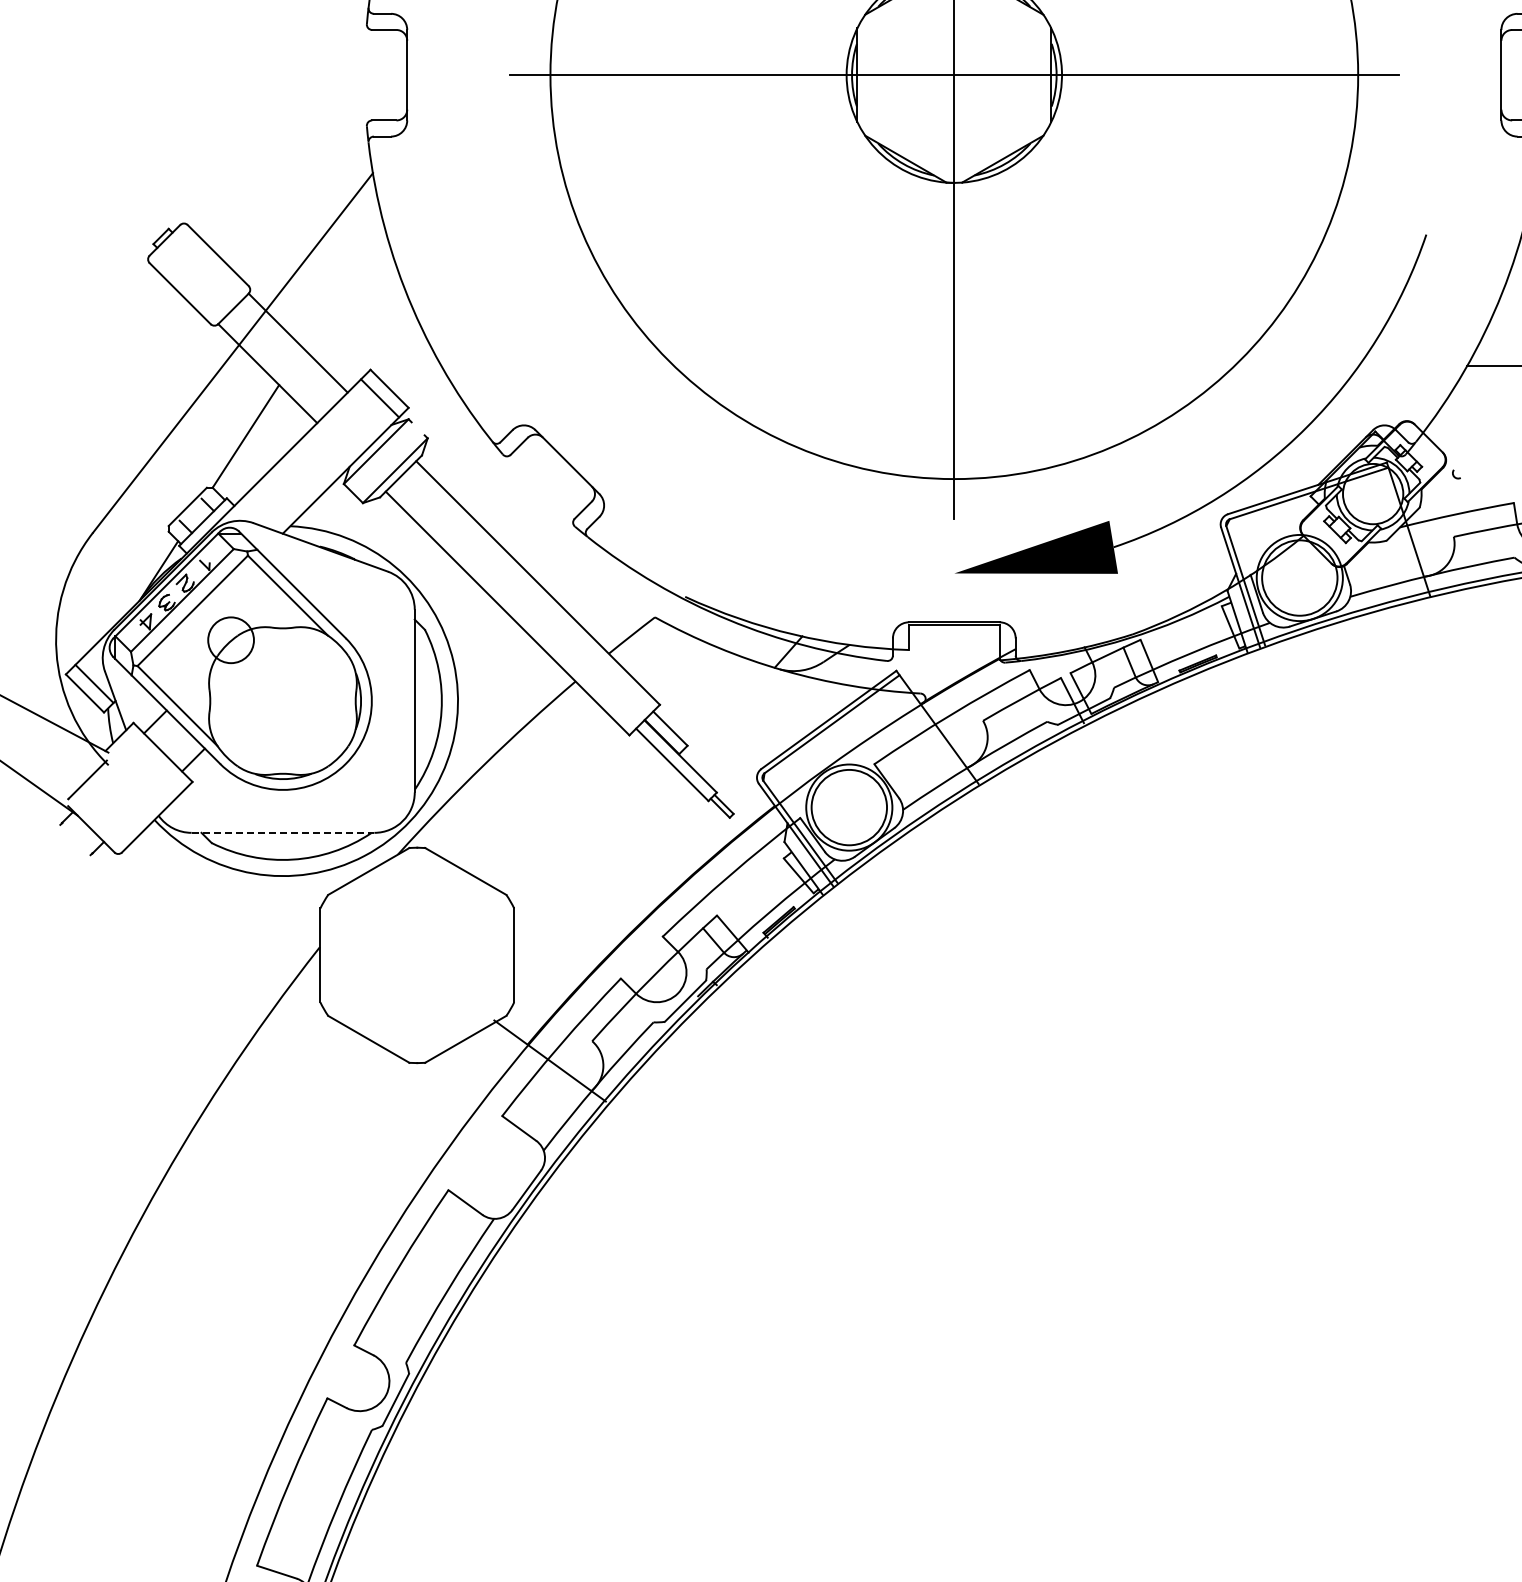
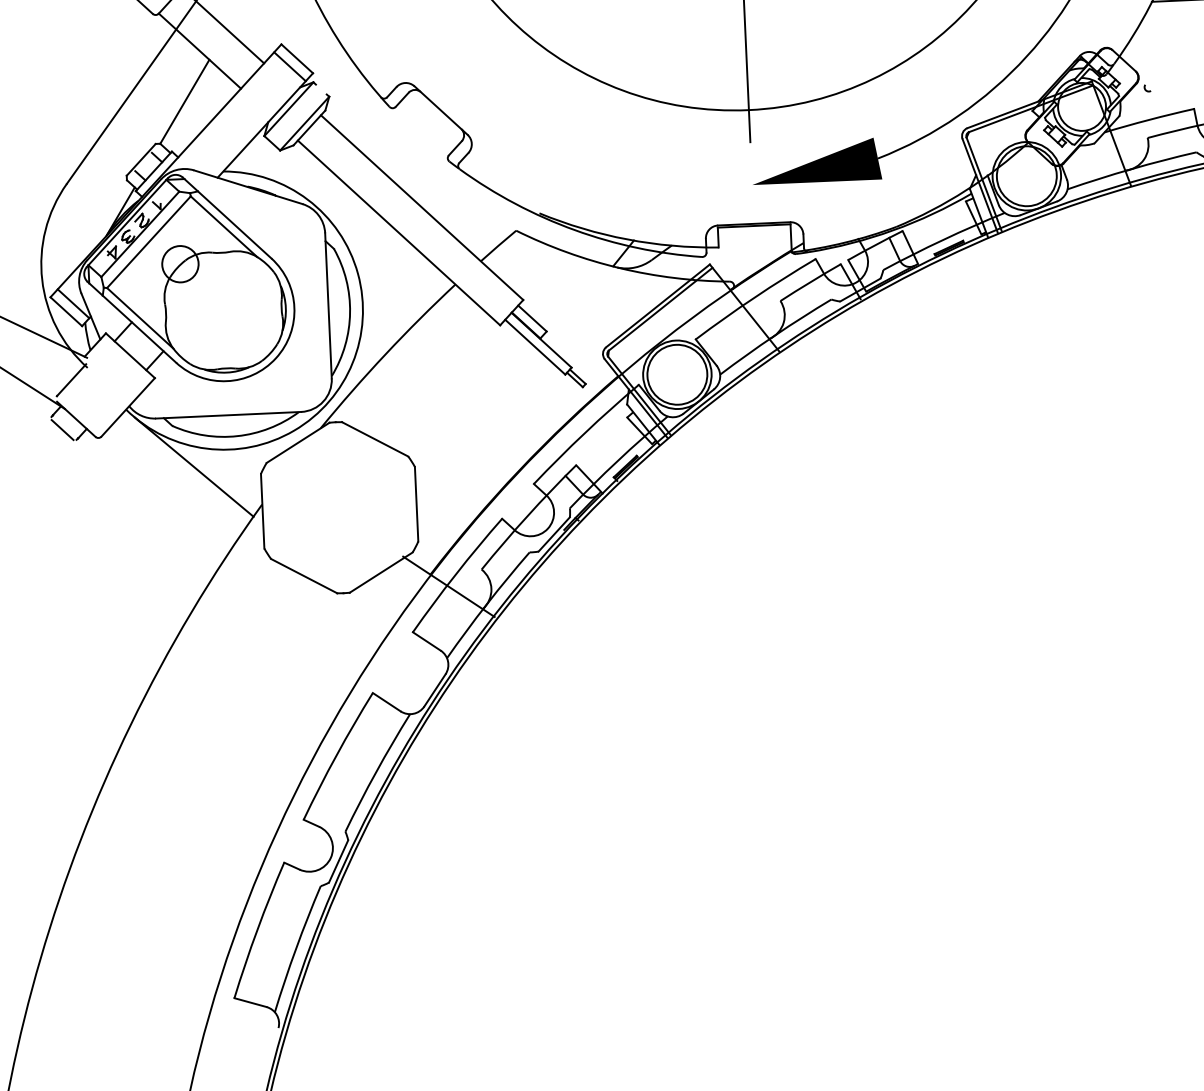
line: (283, 832) -> (228, 414), dashed -> solid
line: (73, 841) -> (62, 429), added
line: (236, 895) -> (193, 466), added

